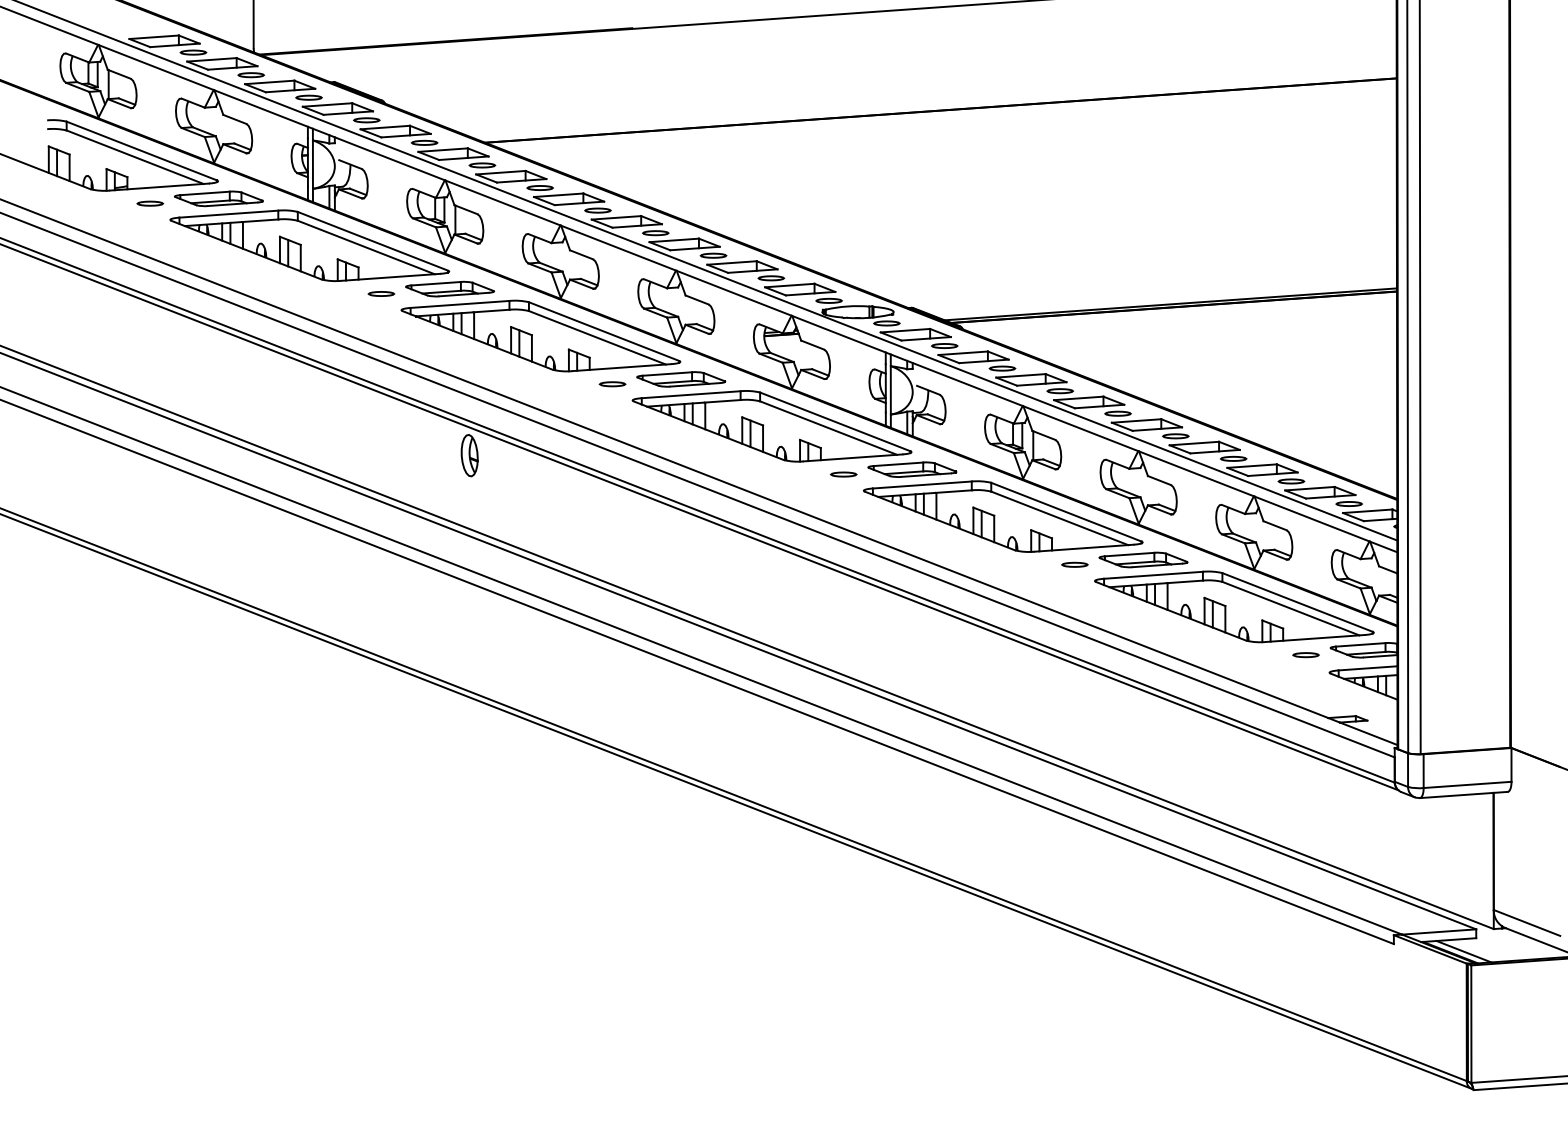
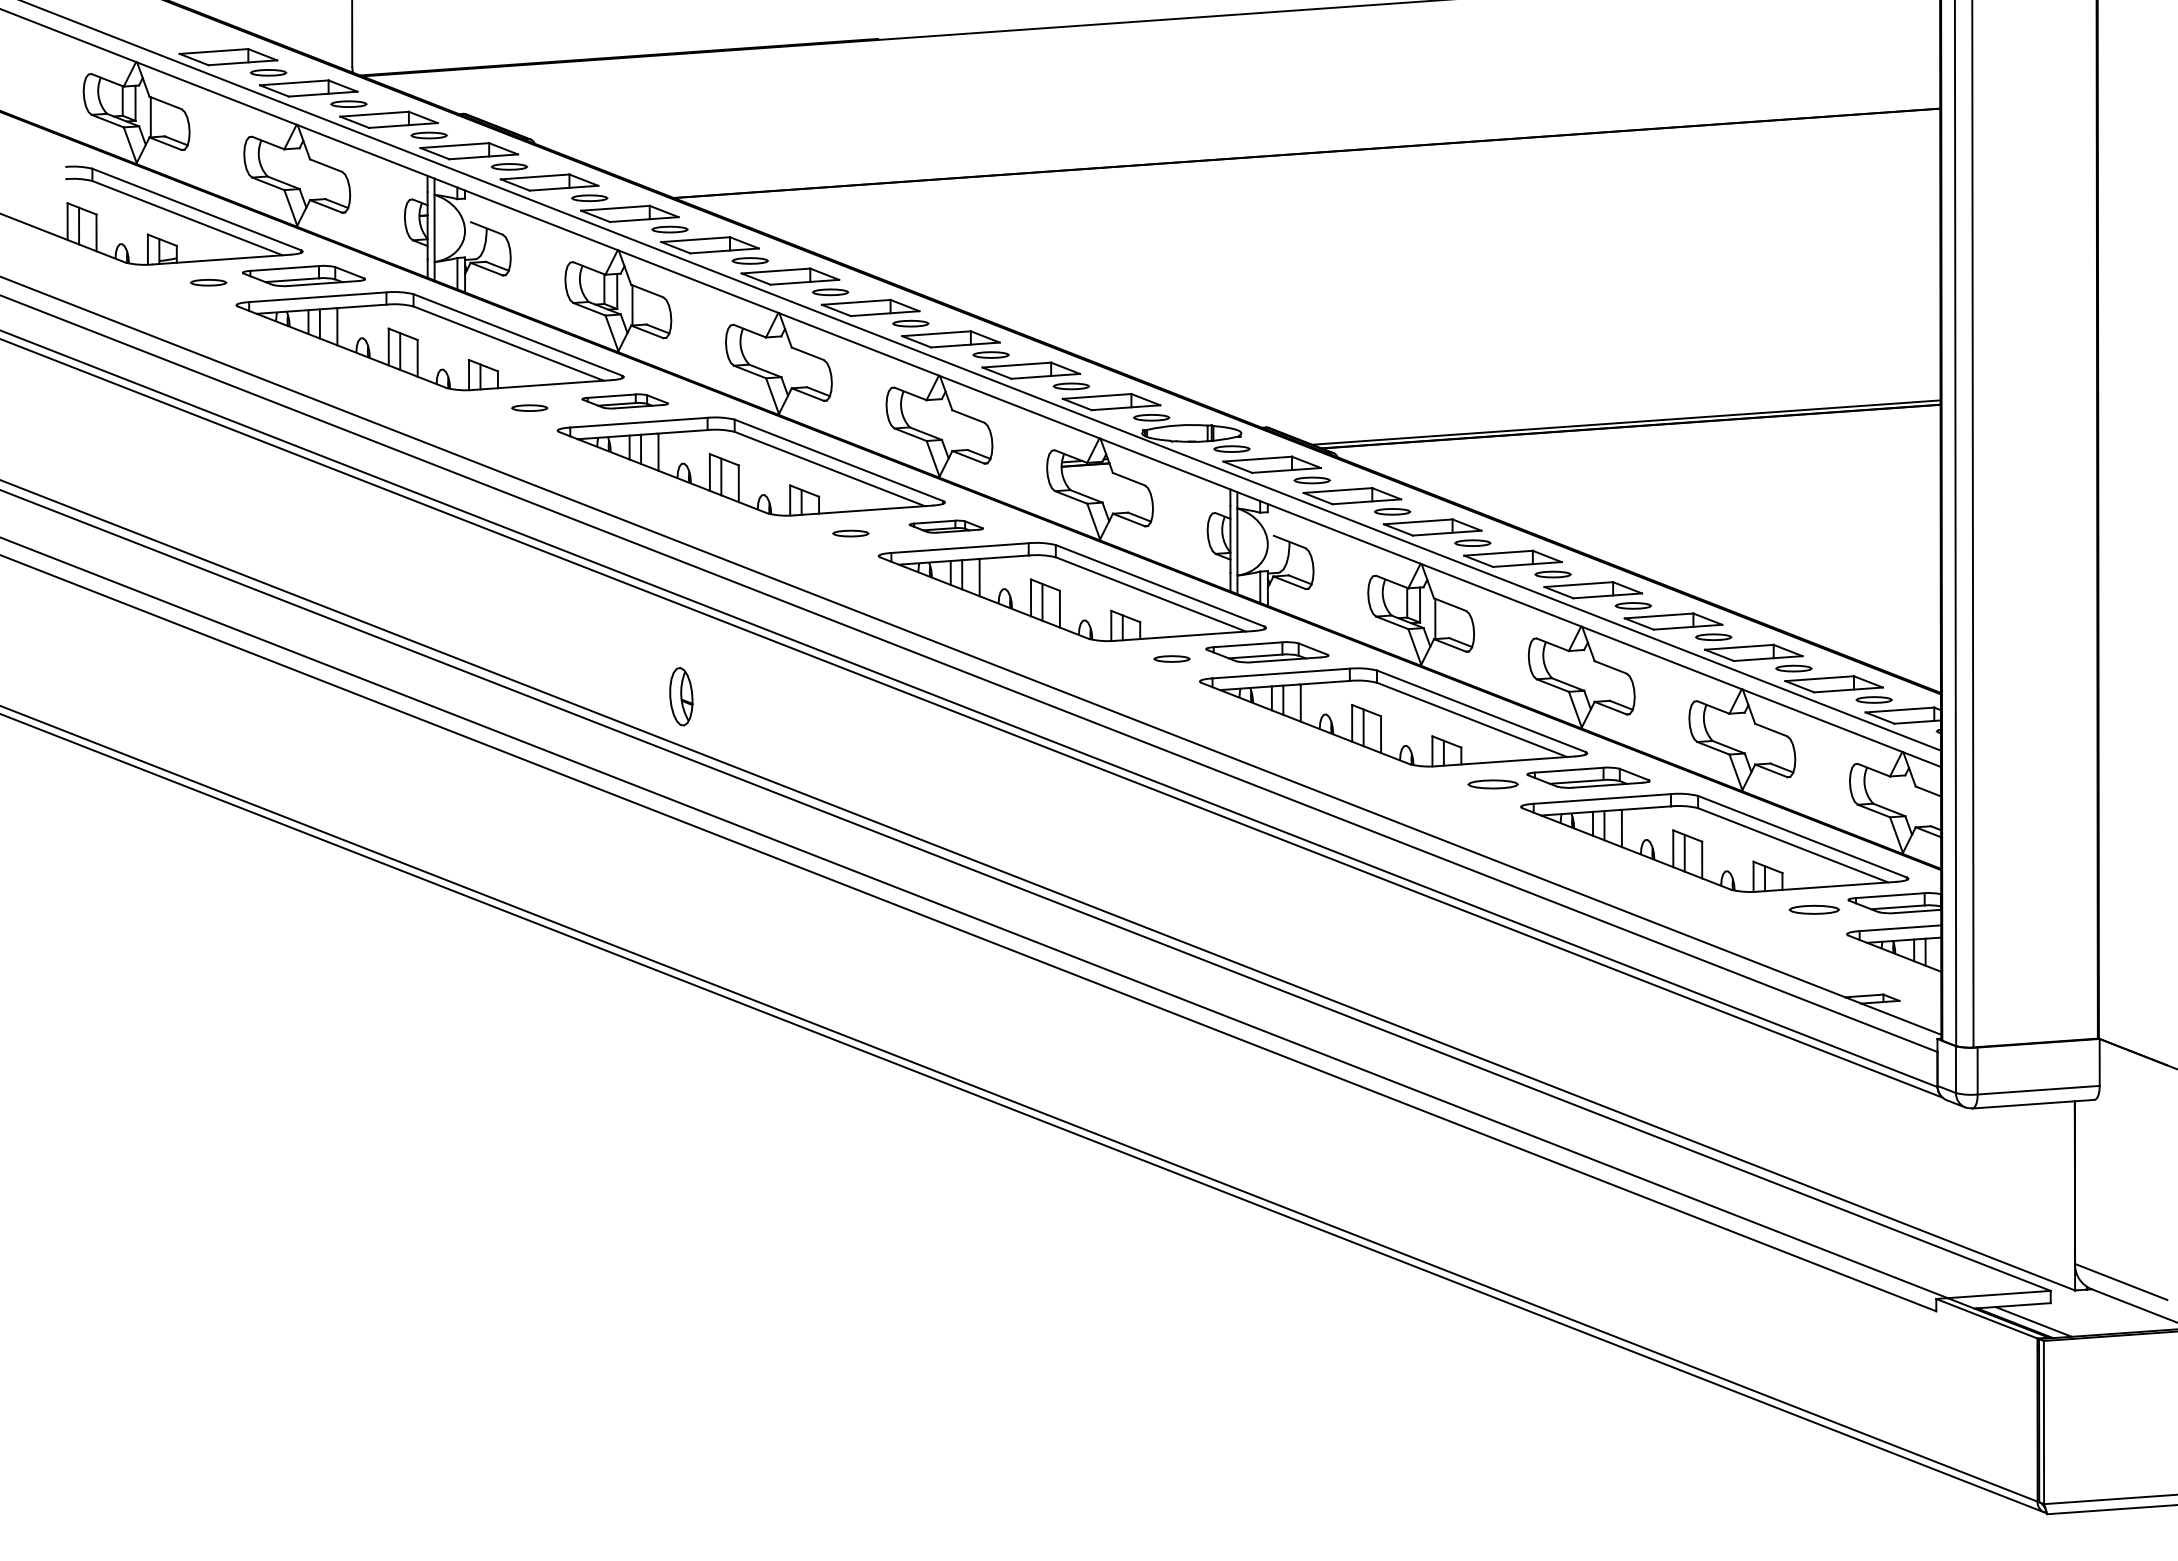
part: (450, 289) -> (625, 401), size x0.7
part: (681, 379) -> (946, 526), size x0.6
part: (469, 455) -> (681, 696), moved
part: (1074, 564) -> (1492, 784), size x1.4
part: (1305, 654) -> (1813, 909), size x1.4

